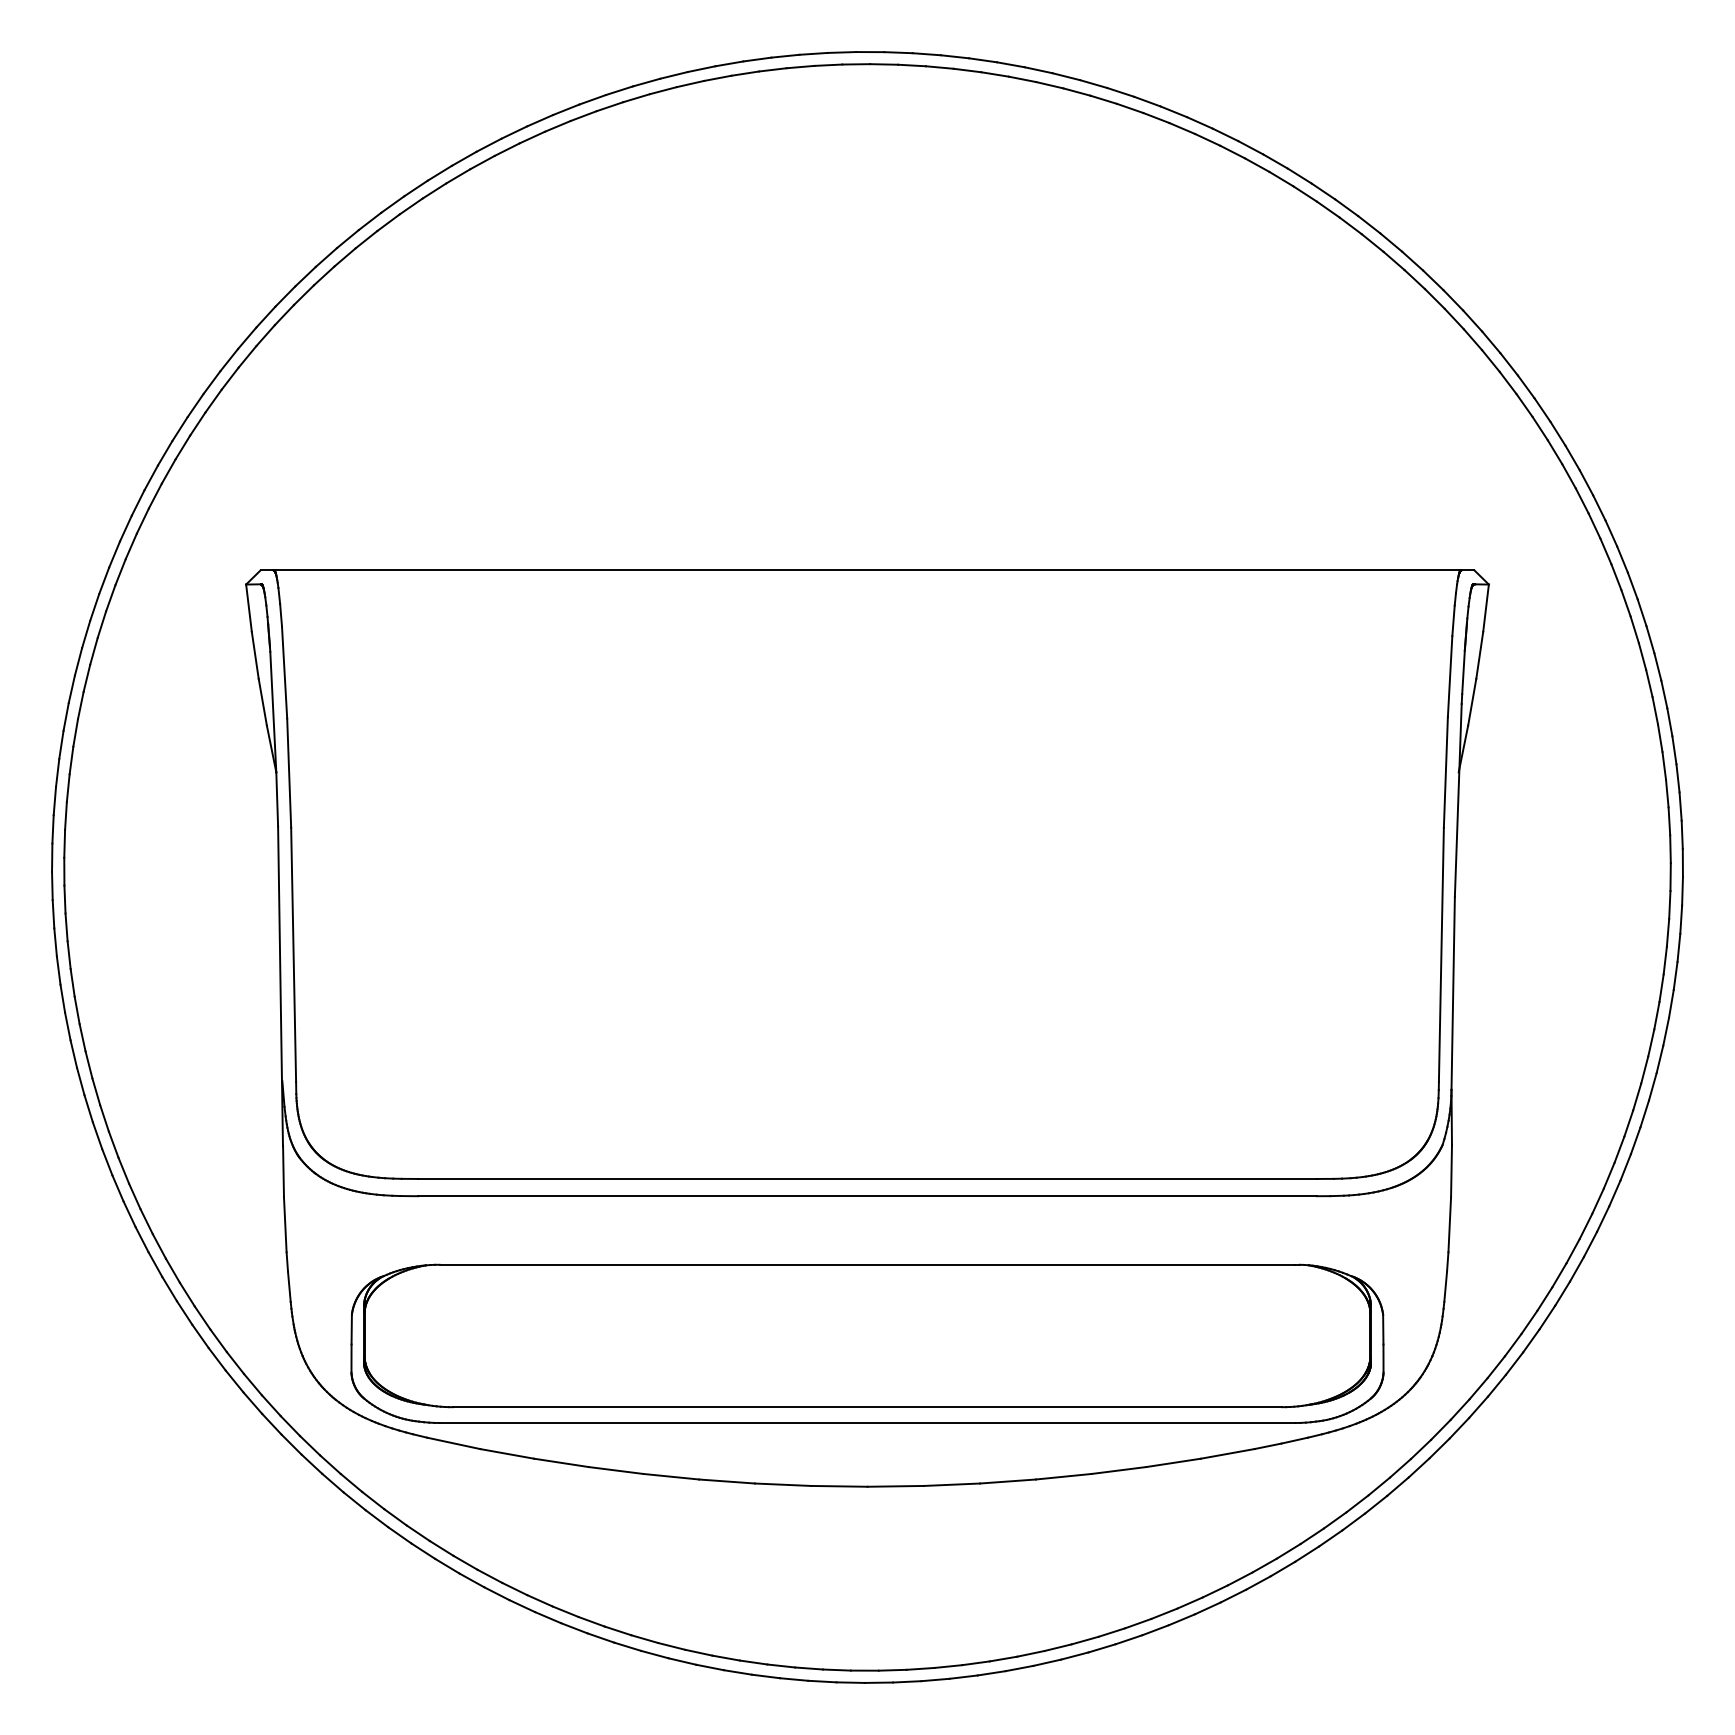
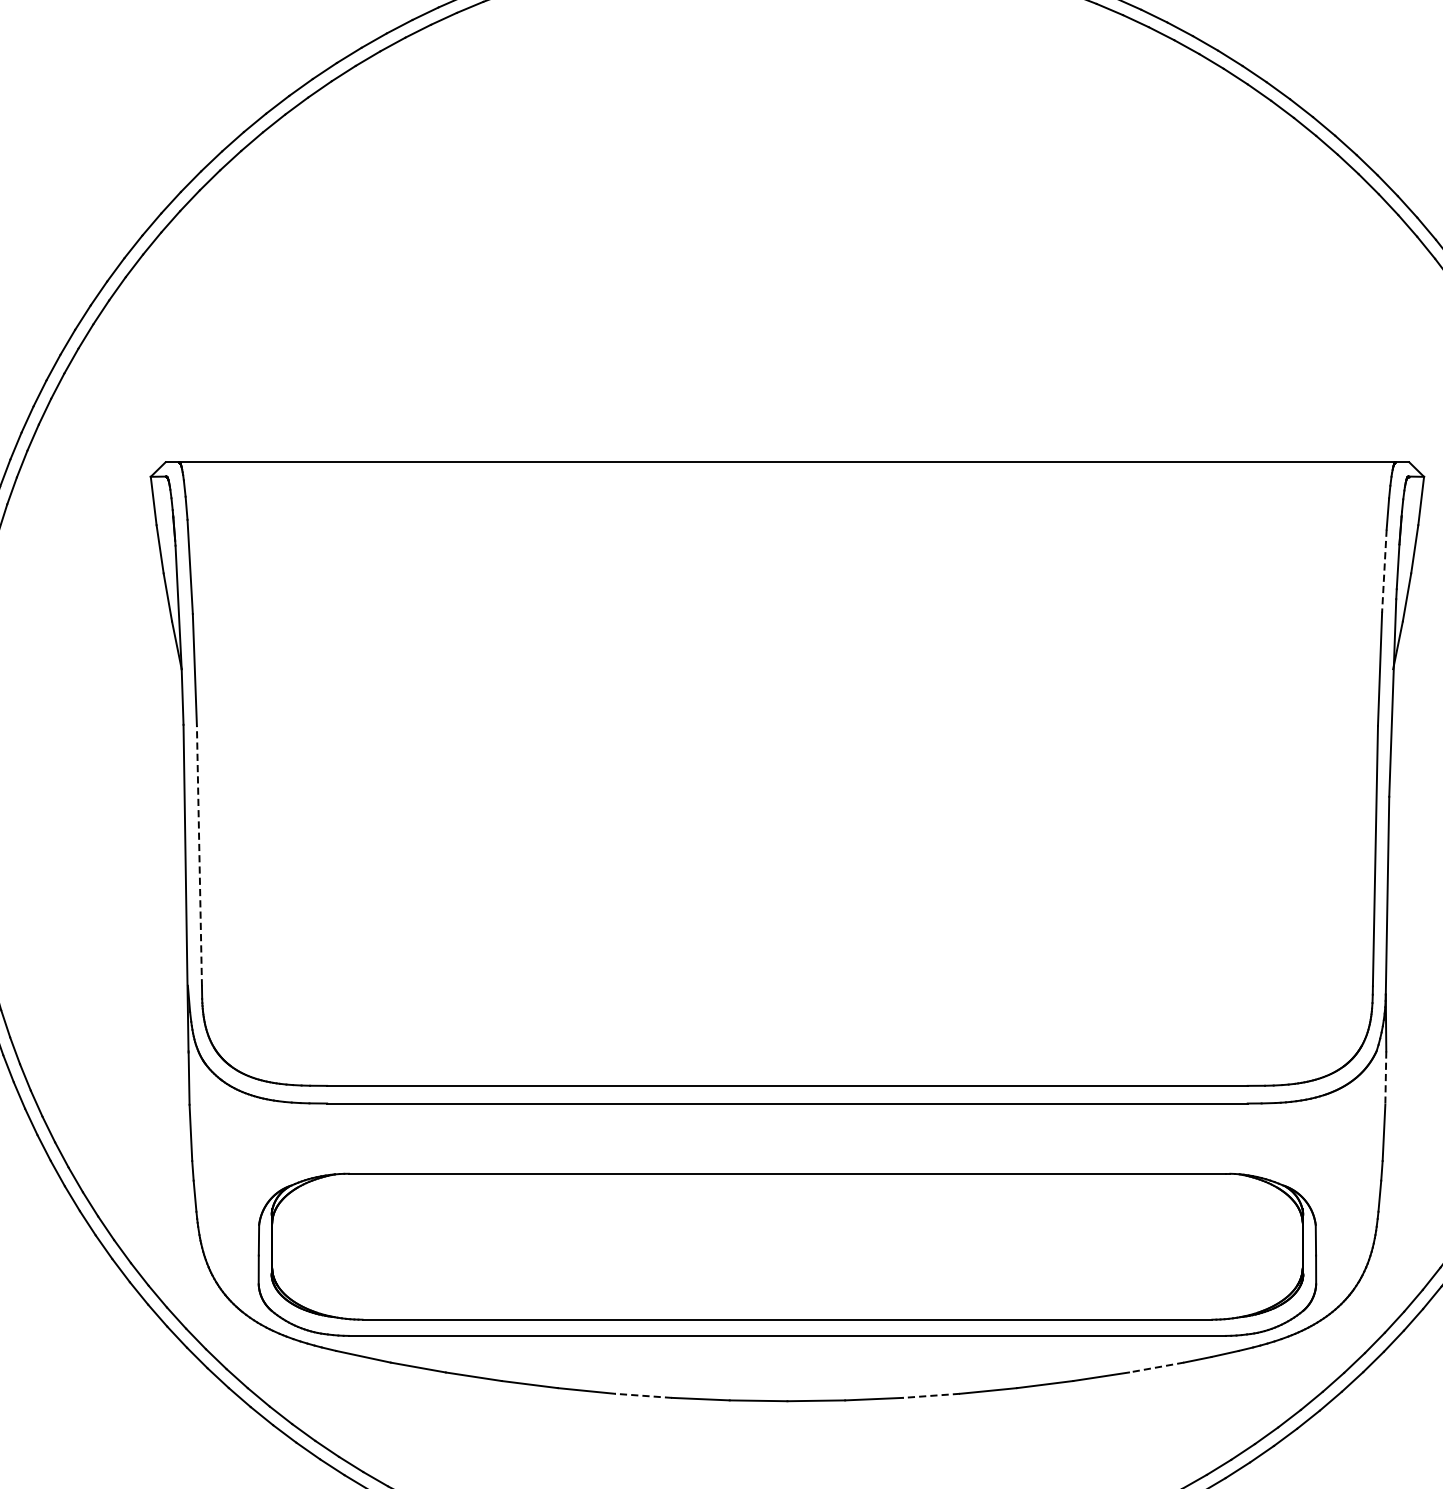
line: (1450, 676) -> (1384, 571), solid -> dashed
line: (293, 954) -> (199, 855), solid -> dashed
line: (1451, 1171) -> (1385, 1078), solid -> dashed
line: (1227, 1453) -> (1156, 1367), solid -> dashed
line: (727, 1481) -> (643, 1395), solid -> dashed
line: (1008, 1481) -> (931, 1395), solid -> dashed

